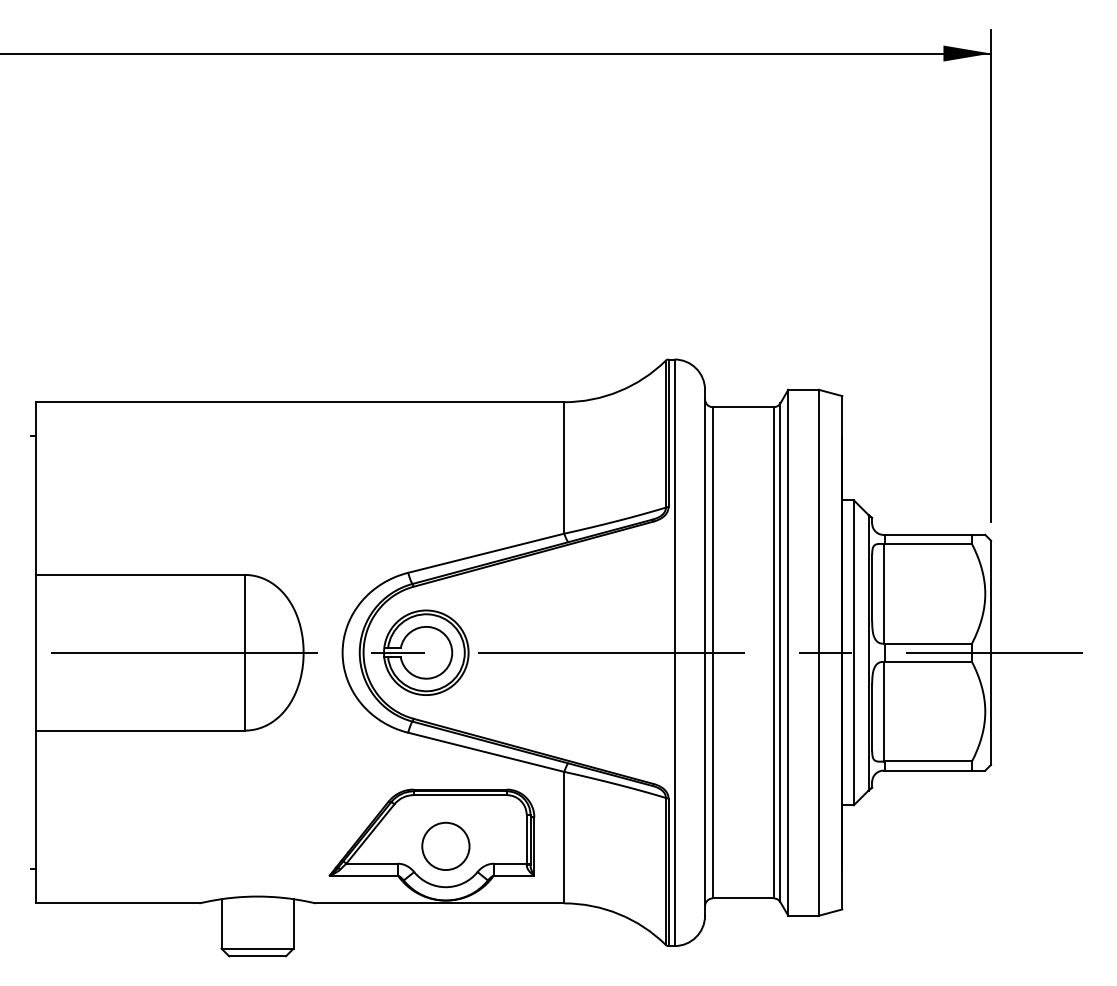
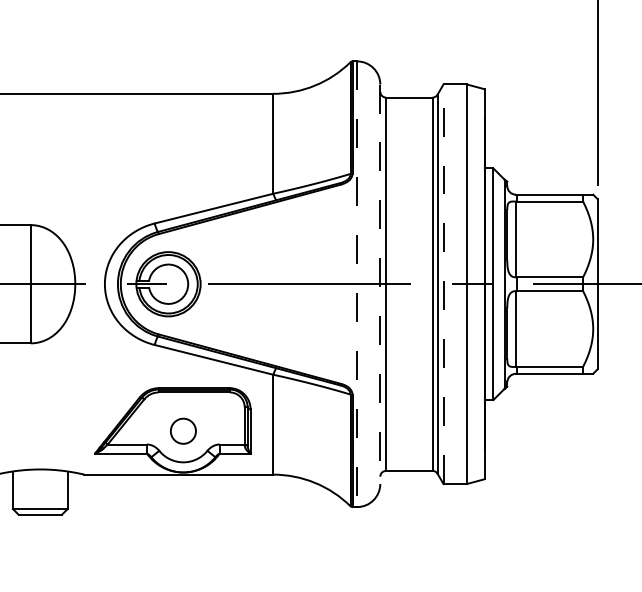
line: (705, 652) -> (380, 284), solid -> dashed
line: (788, 652) -> (443, 284), solid -> dashed
line: (674, 653) -> (357, 284), solid -> dashed
circle: (445, 845) -> (183, 430), size x0.7

